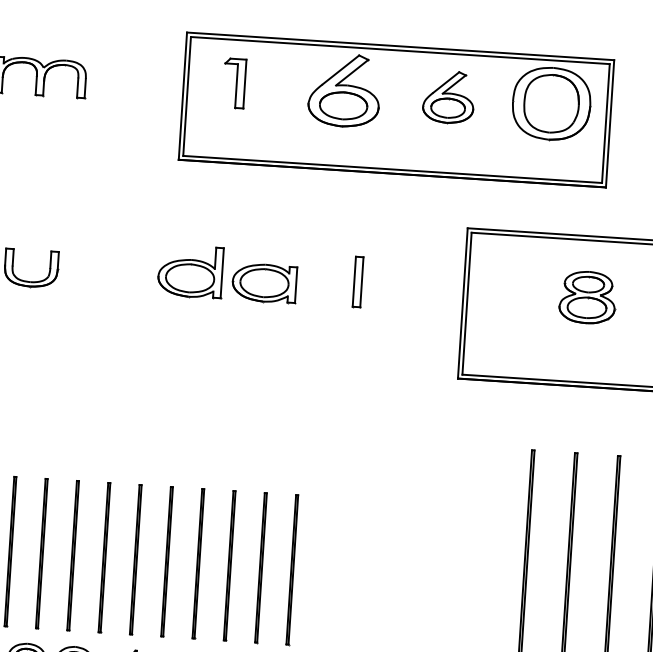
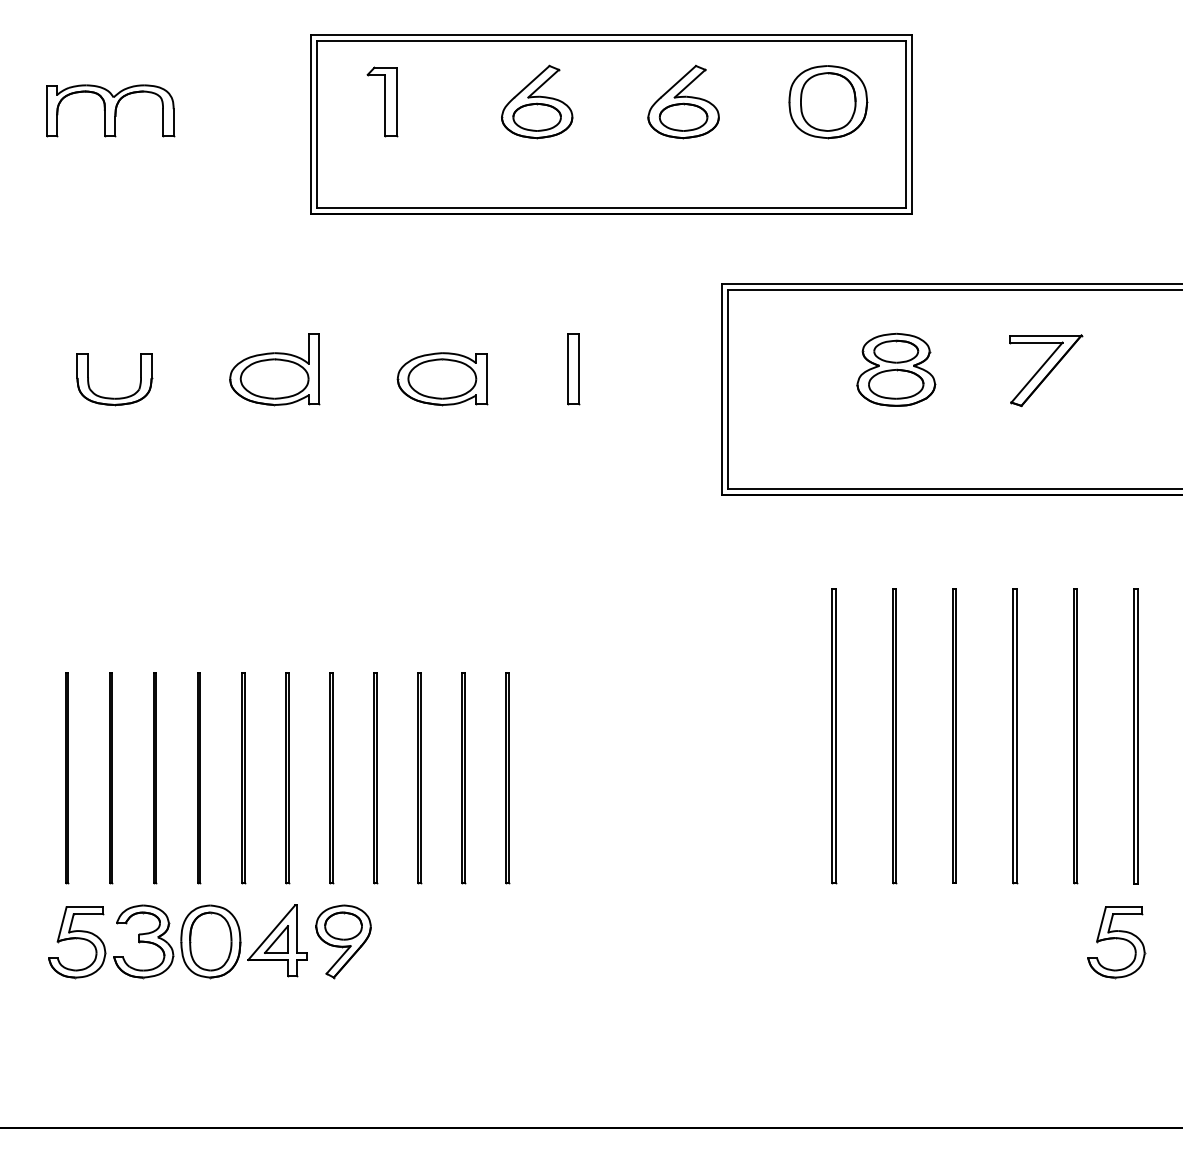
part: (344, 90) -> (537, 101), size x0.71
part: (551, 104) -> (828, 102), size x0.71
part: (190, 271) -> (274, 369), moved

